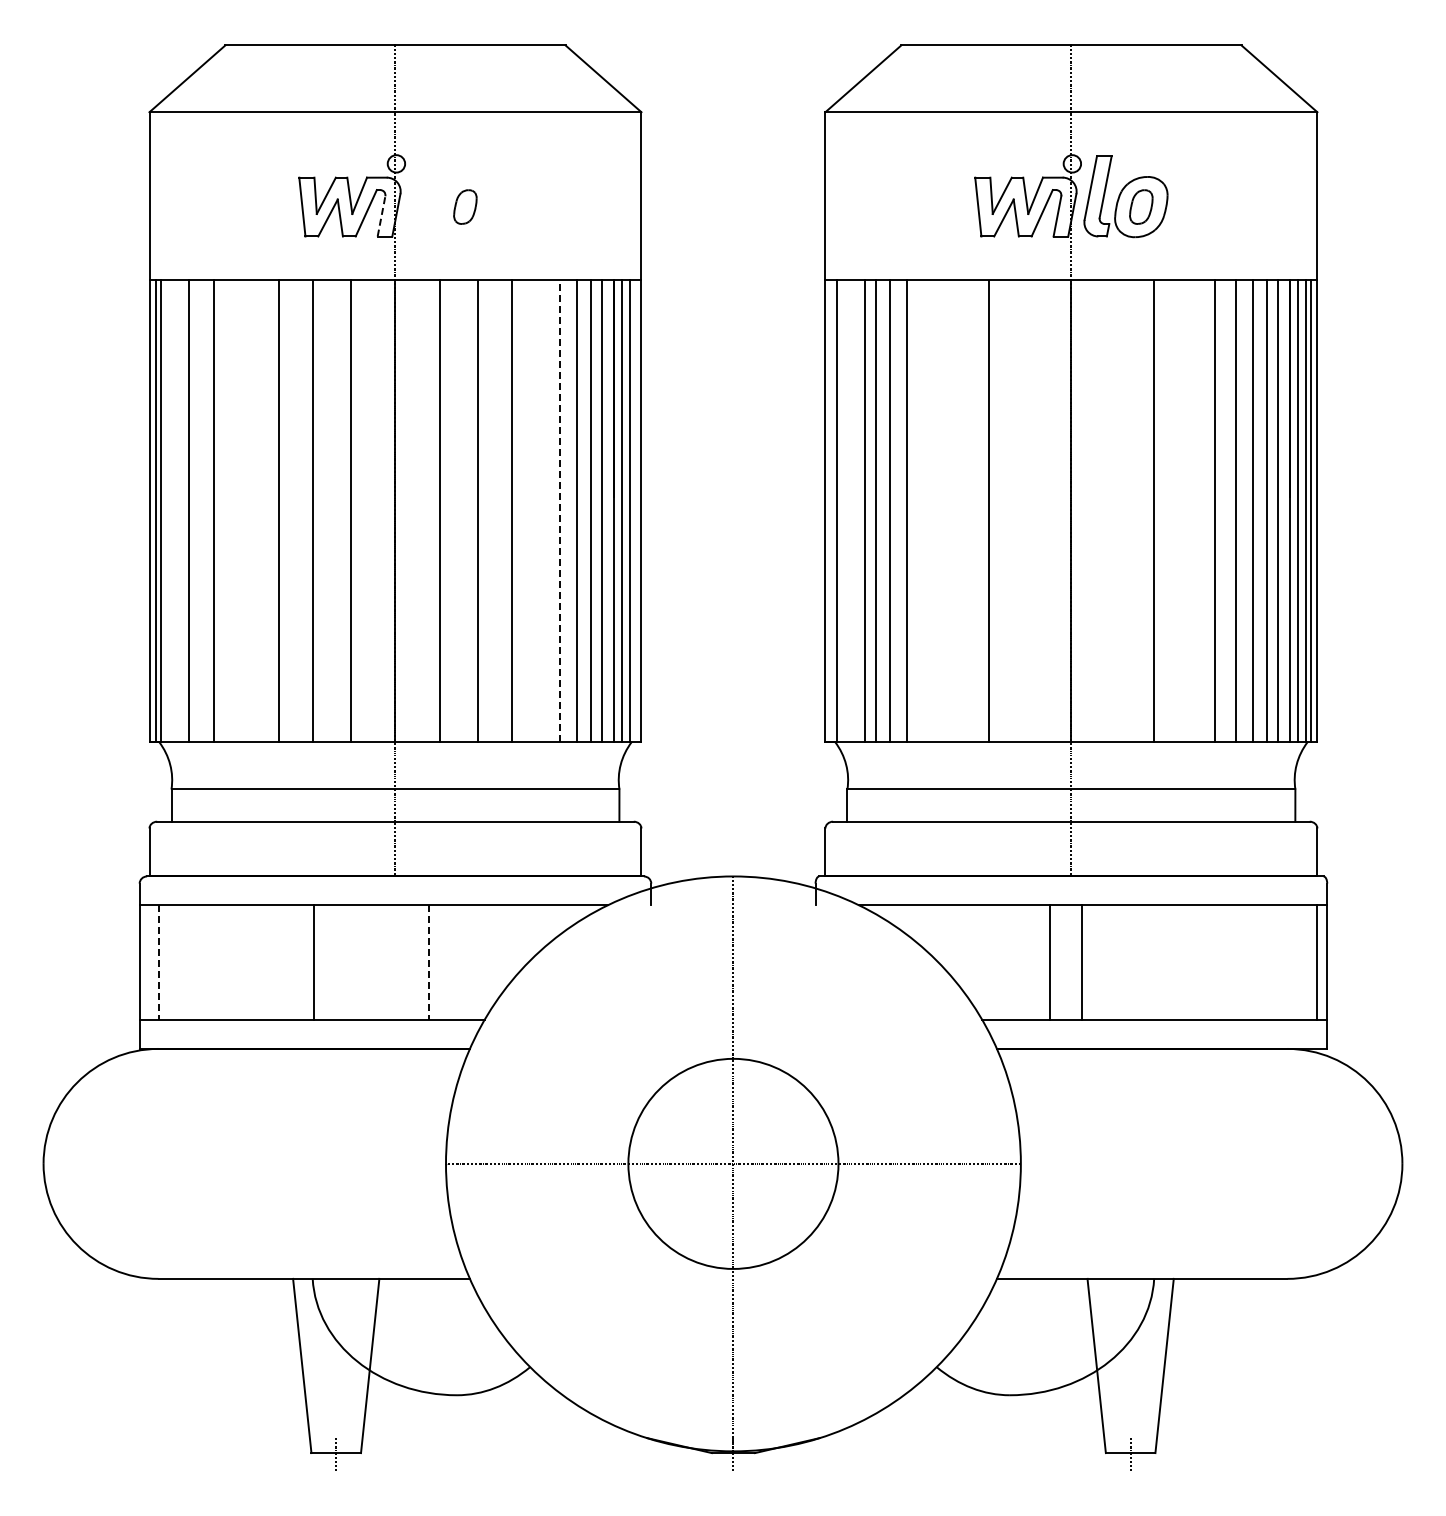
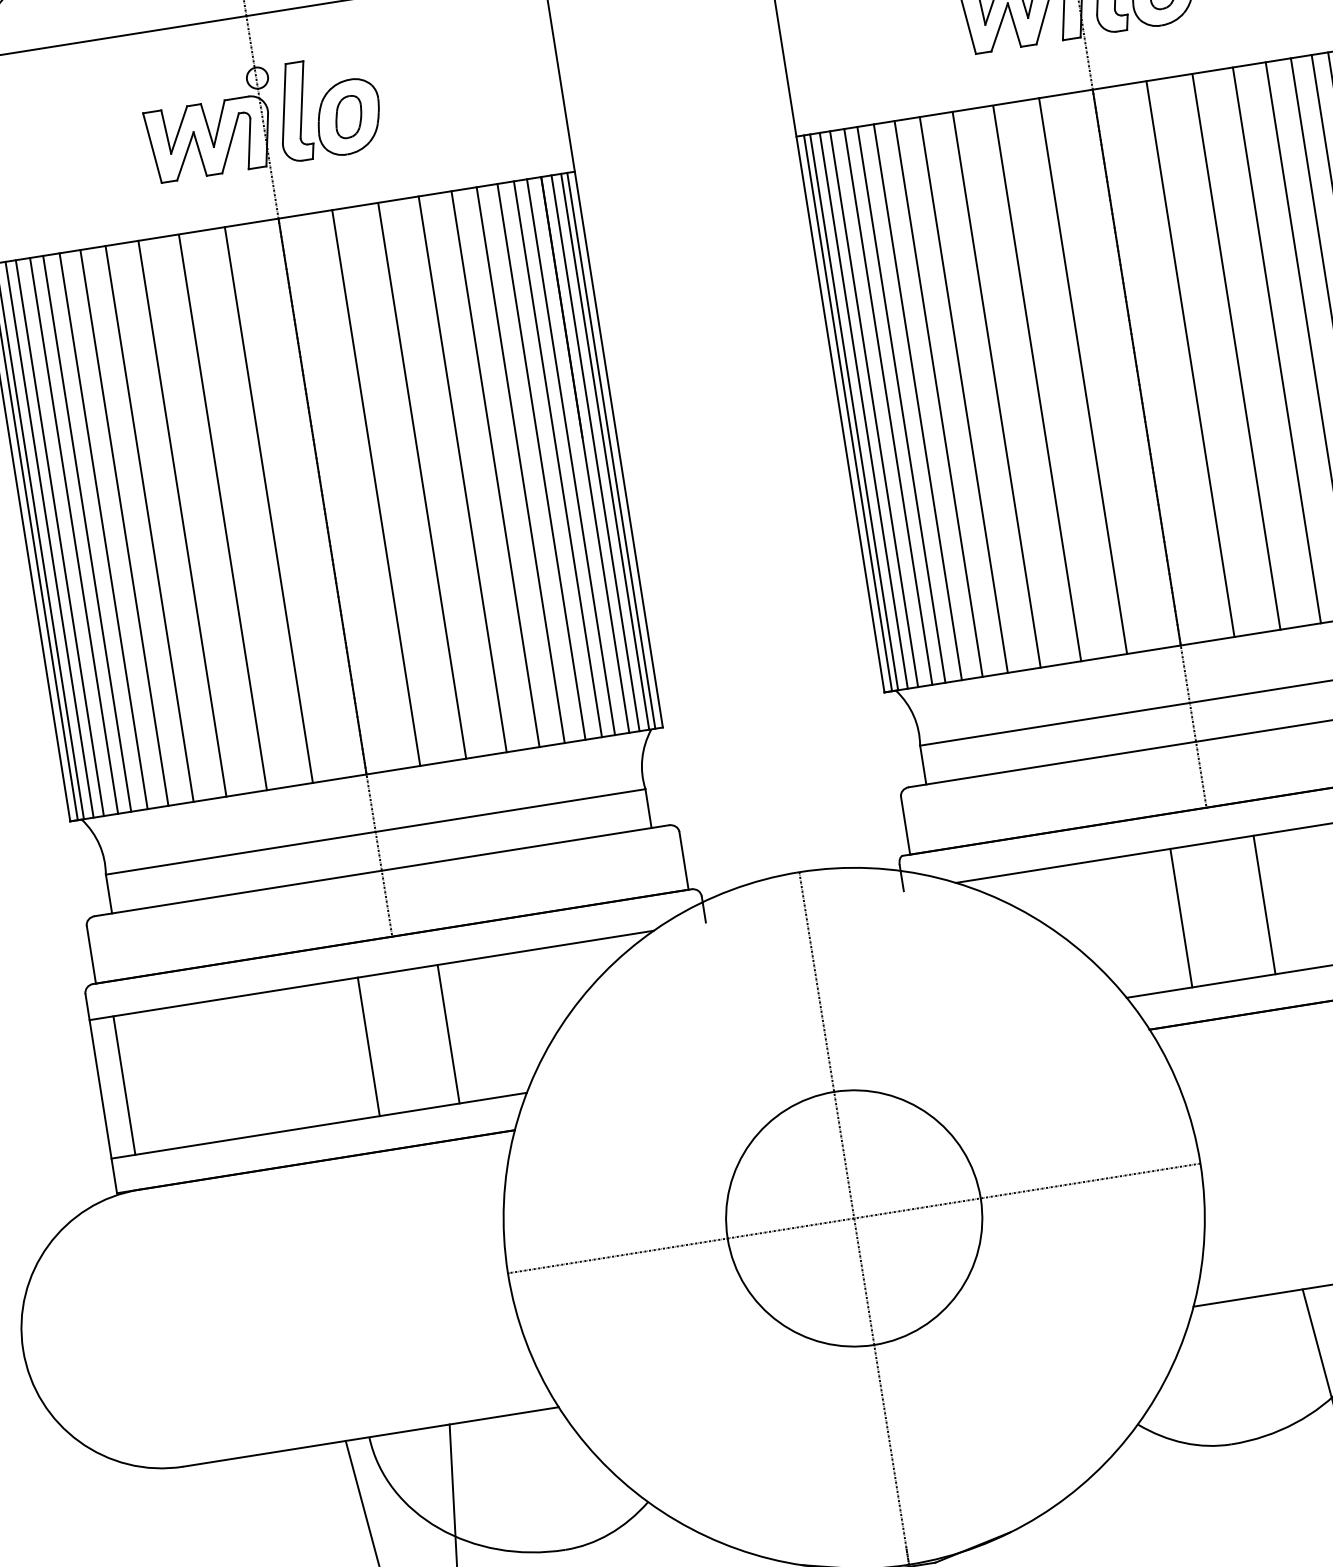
part: (449, 196) -> (327, 107), added
line: (381, 215) -> (249, 143), dashed -> solid
line: (168, 510) -> (49, 539), added
line: (177, 510) -> (59, 537), added
line: (200, 510) -> (87, 533), added
line: (230, 510) -> (123, 527), added
line: (251, 510) -> (149, 523), added
line: (539, 510) -> (495, 468), added
line: (635, 510) -> (611, 450), added
line: (831, 510) -> (847, 412), added
line: (844, 510) -> (863, 410), added
line: (853, 510) -> (874, 408), added
line: (927, 510) -> (963, 394), added
line: (955, 510) -> (997, 389), added
line: (1026, 510) -> (1082, 375), added
line: (1115, 510) -> (1189, 358), added
line: (1187, 510) -> (1276, 344), added
line: (559, 511) -> (520, 465), dashed -> solid
line: (314, 962) -> (368, 1046), moved
line: (1049, 962) -> (1263, 904), moved
line: (1081, 962) -> (1180, 918), moved
line: (159, 963) -> (124, 1086), dashed -> solid
line: (428, 963) -> (448, 1035), dashed -> solid

